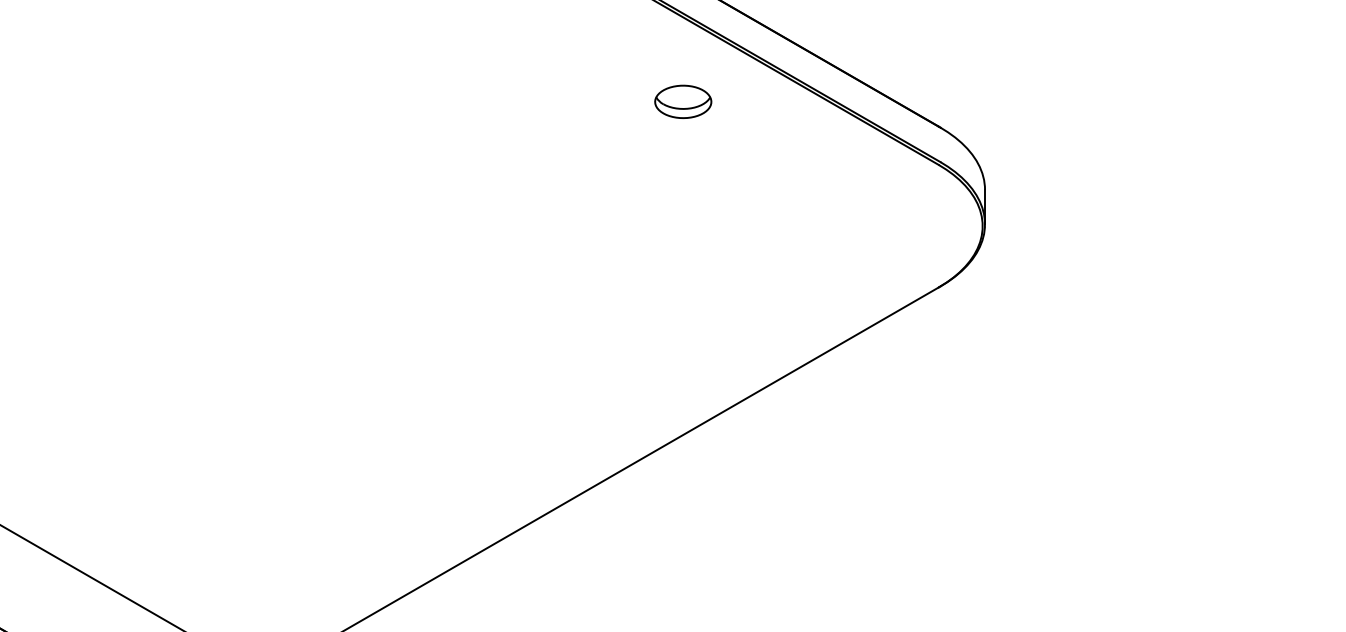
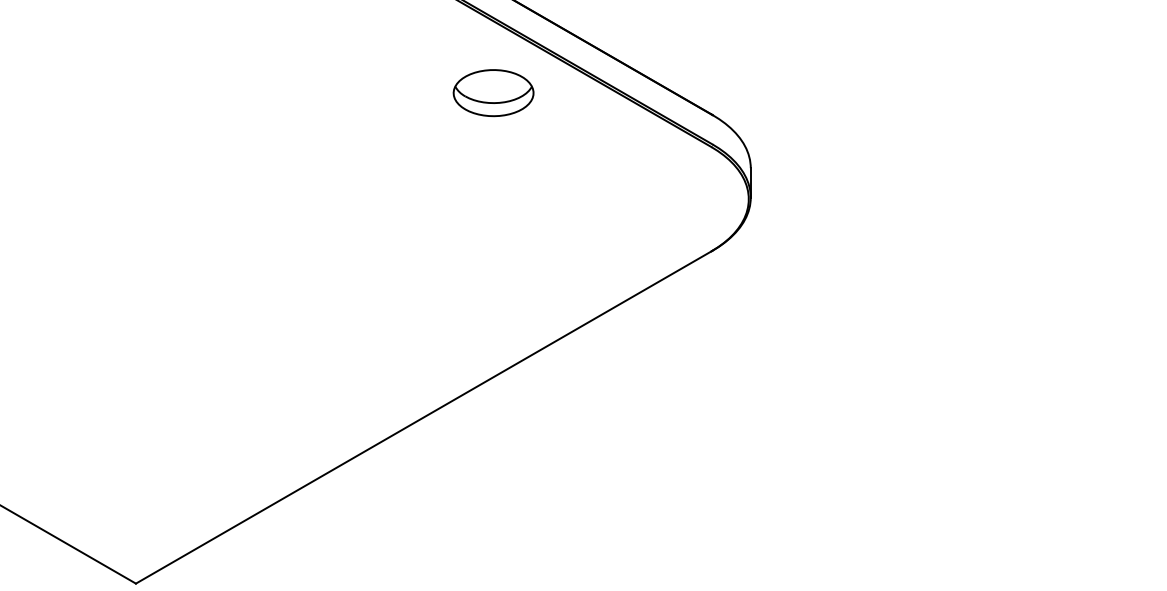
part: (683, 102) -> (493, 93), size x1.67

